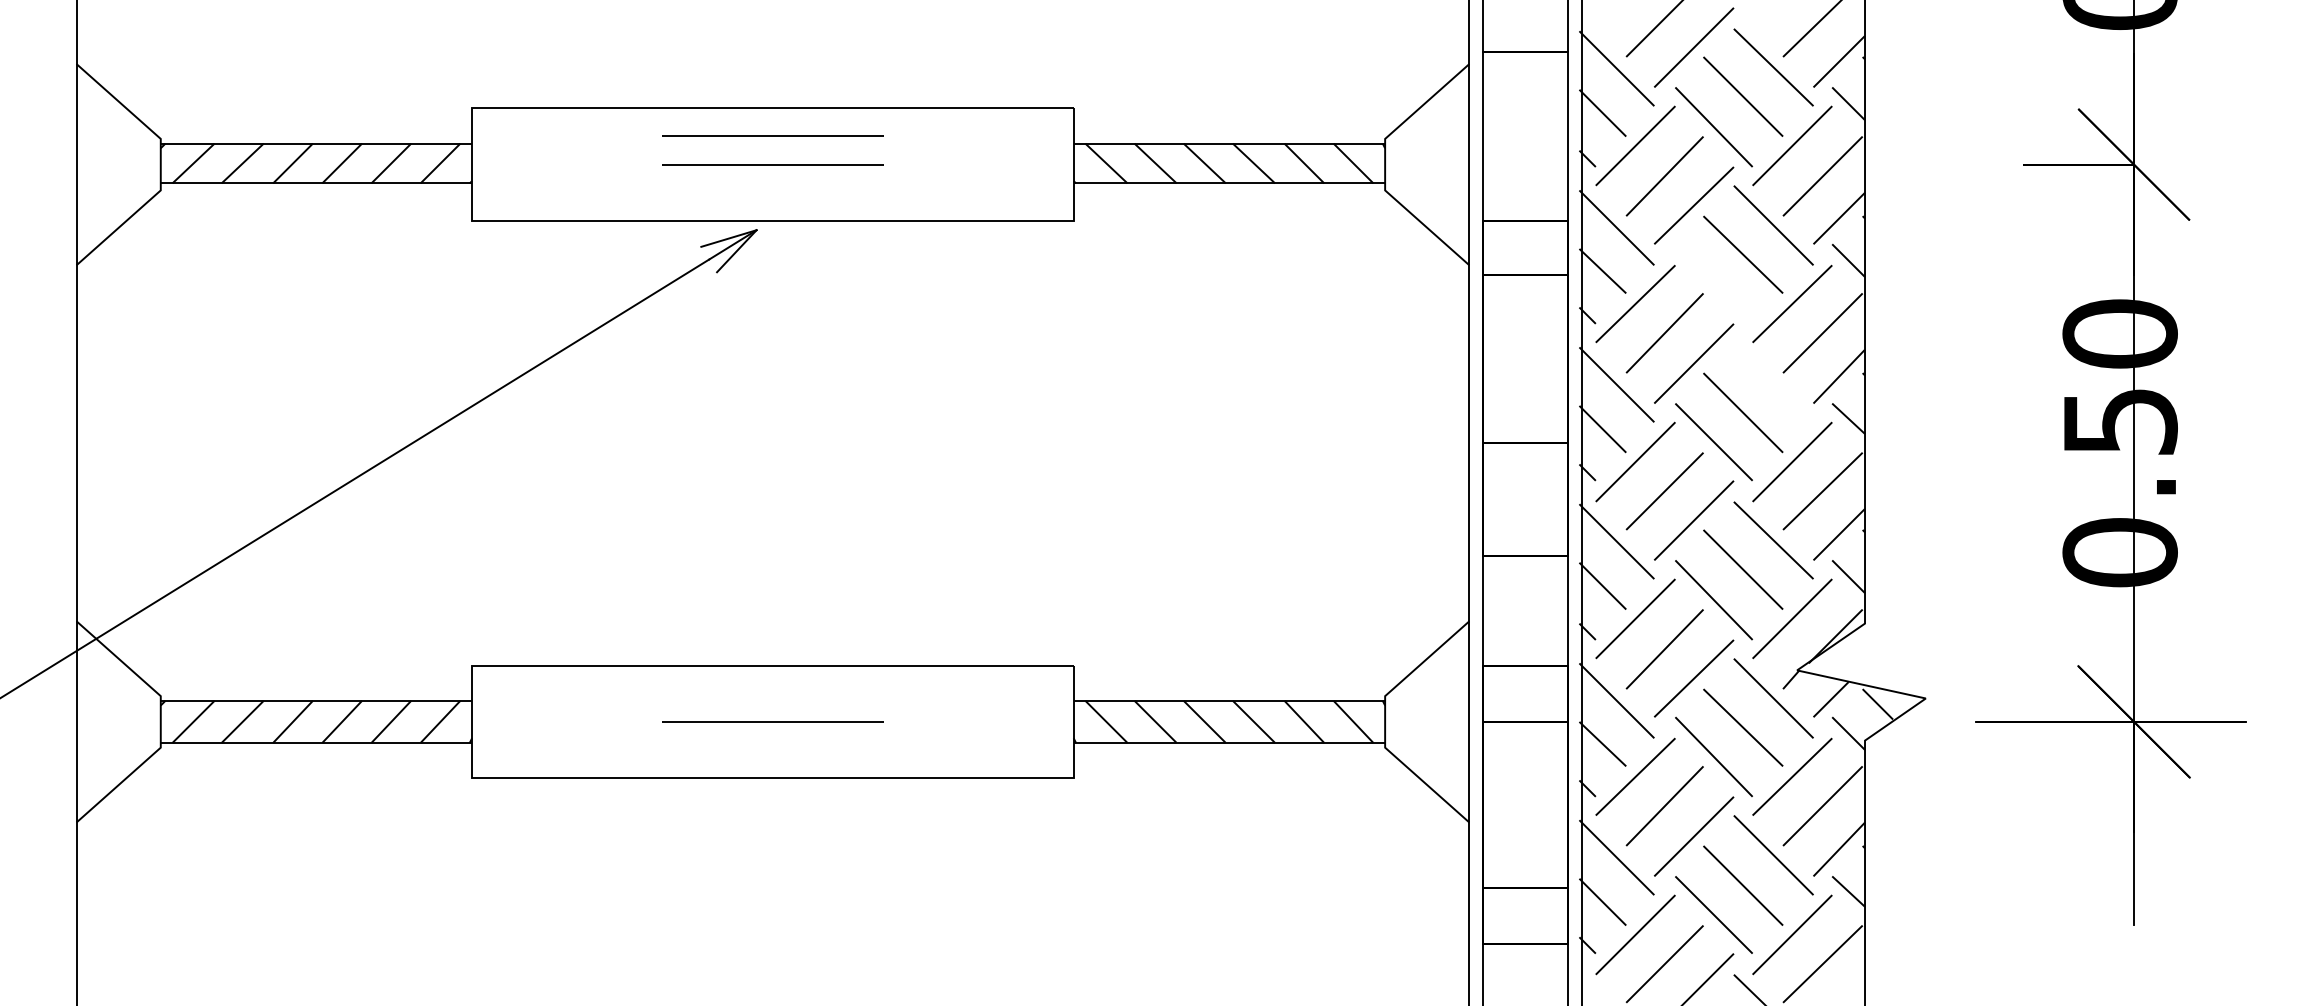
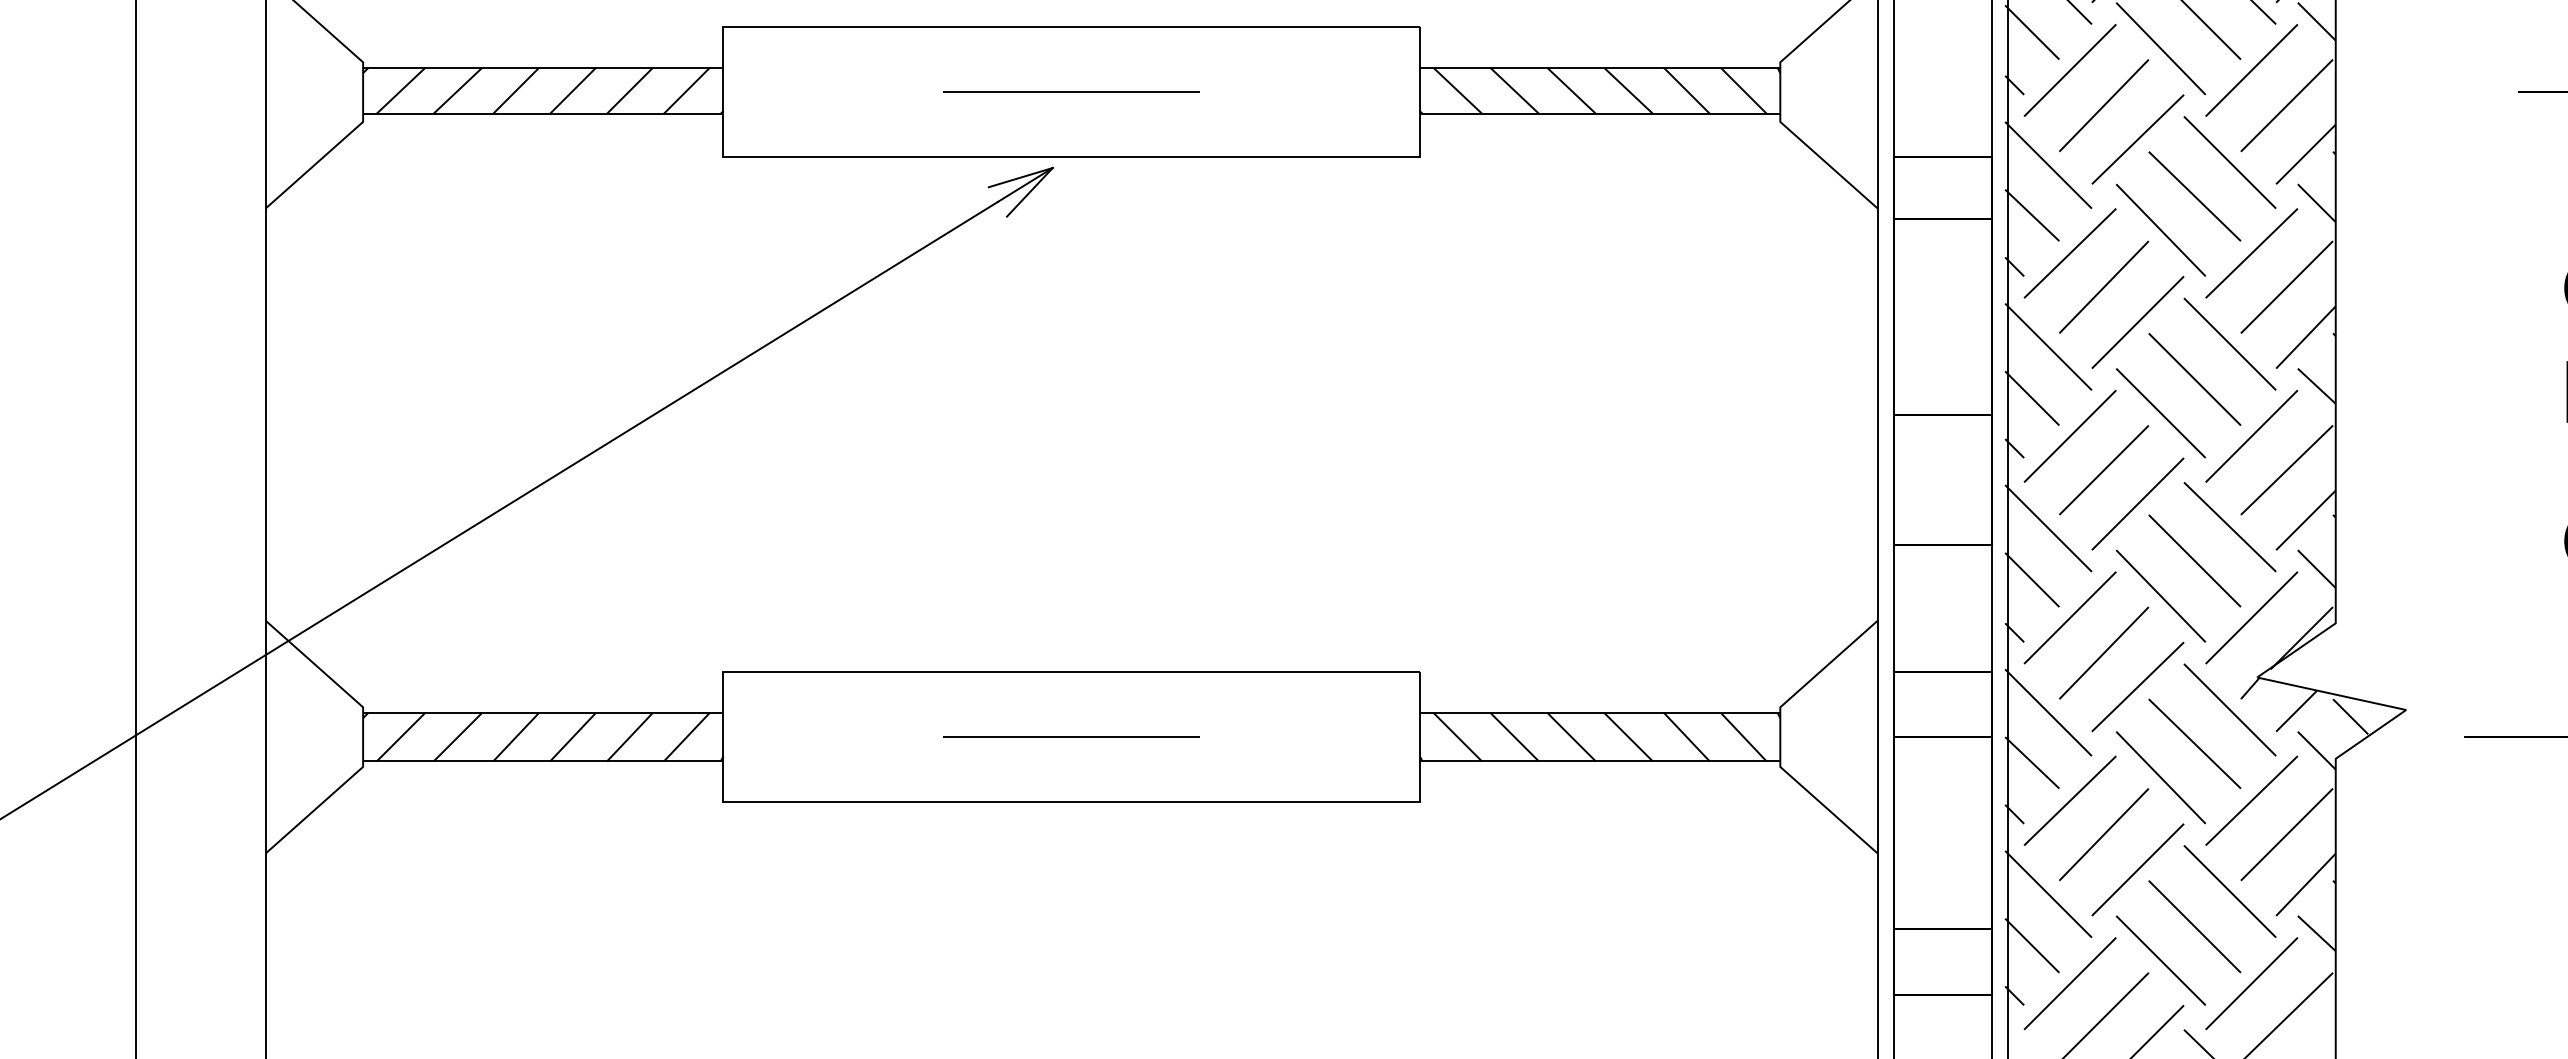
line: (772, 135) -> (1071, 58), removed
line: (1713, 284) -> (2160, 230), added
line: (1773, 382) -> (2229, 344), added

